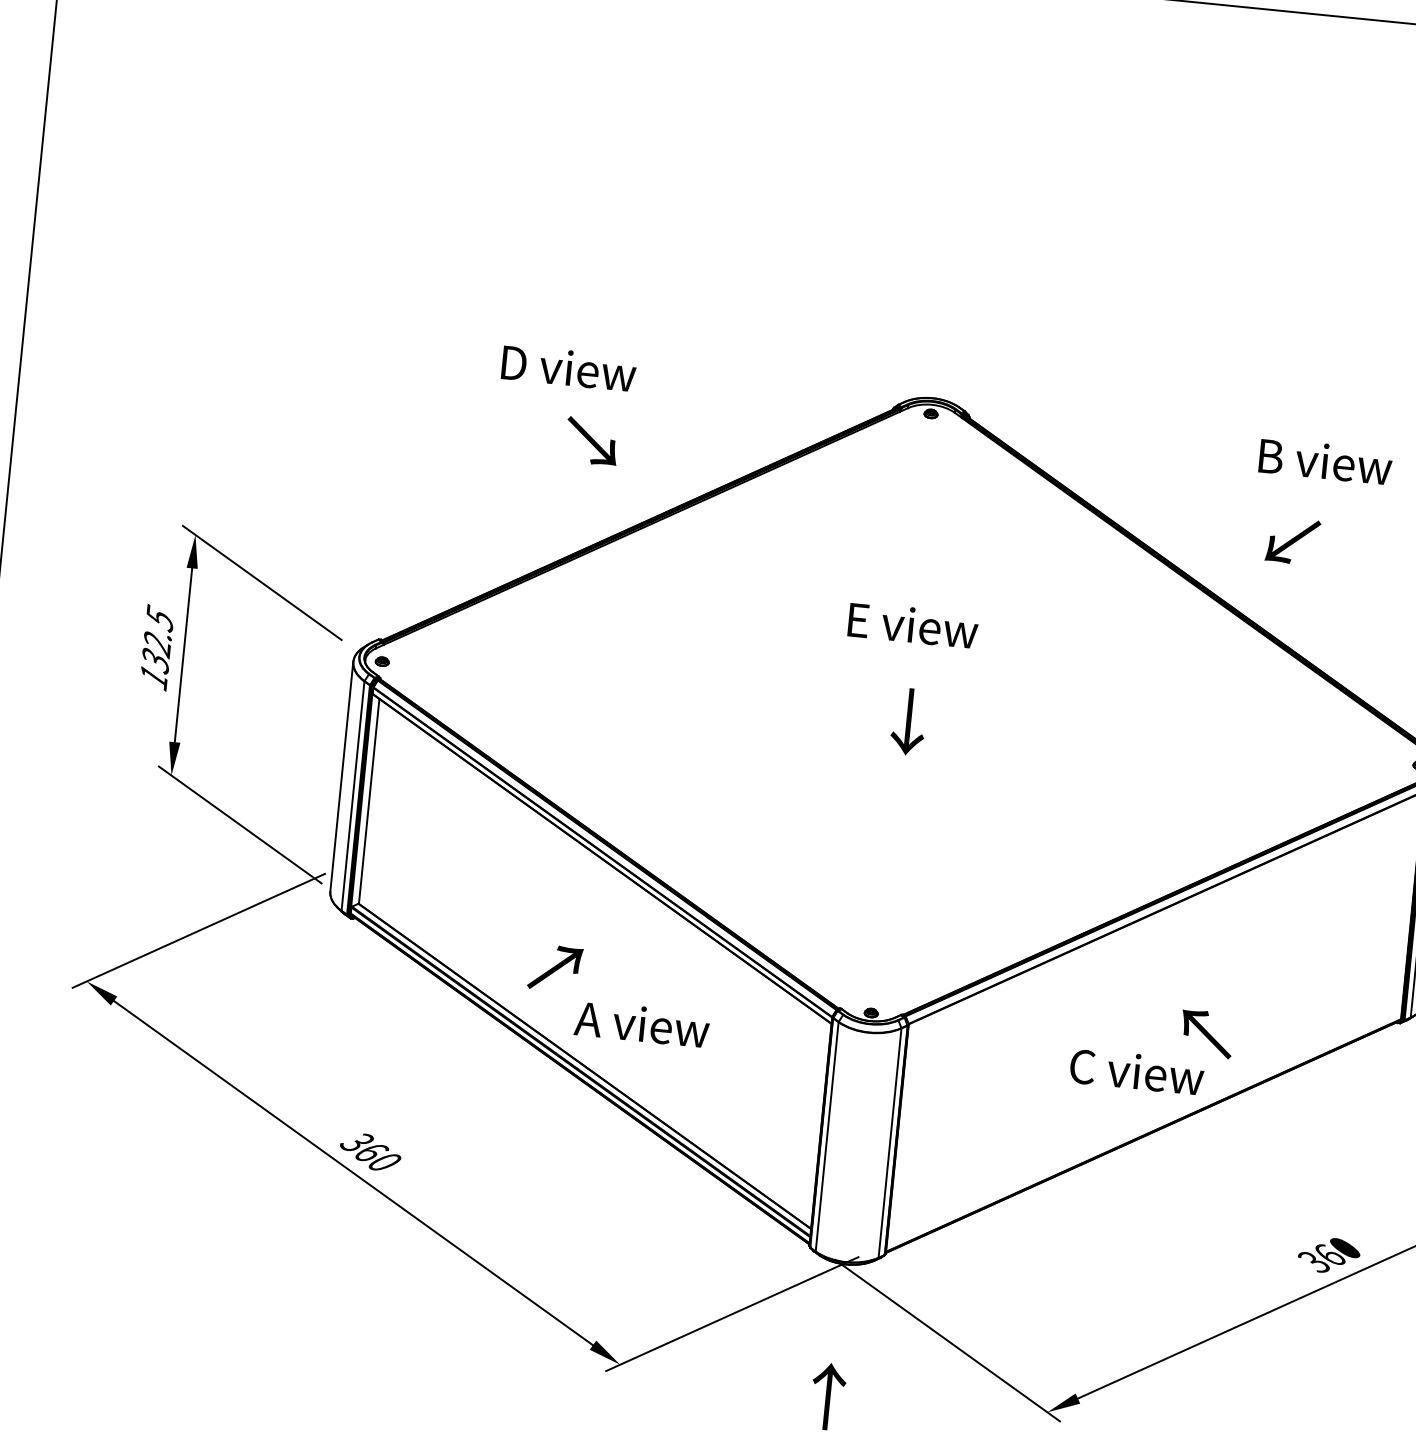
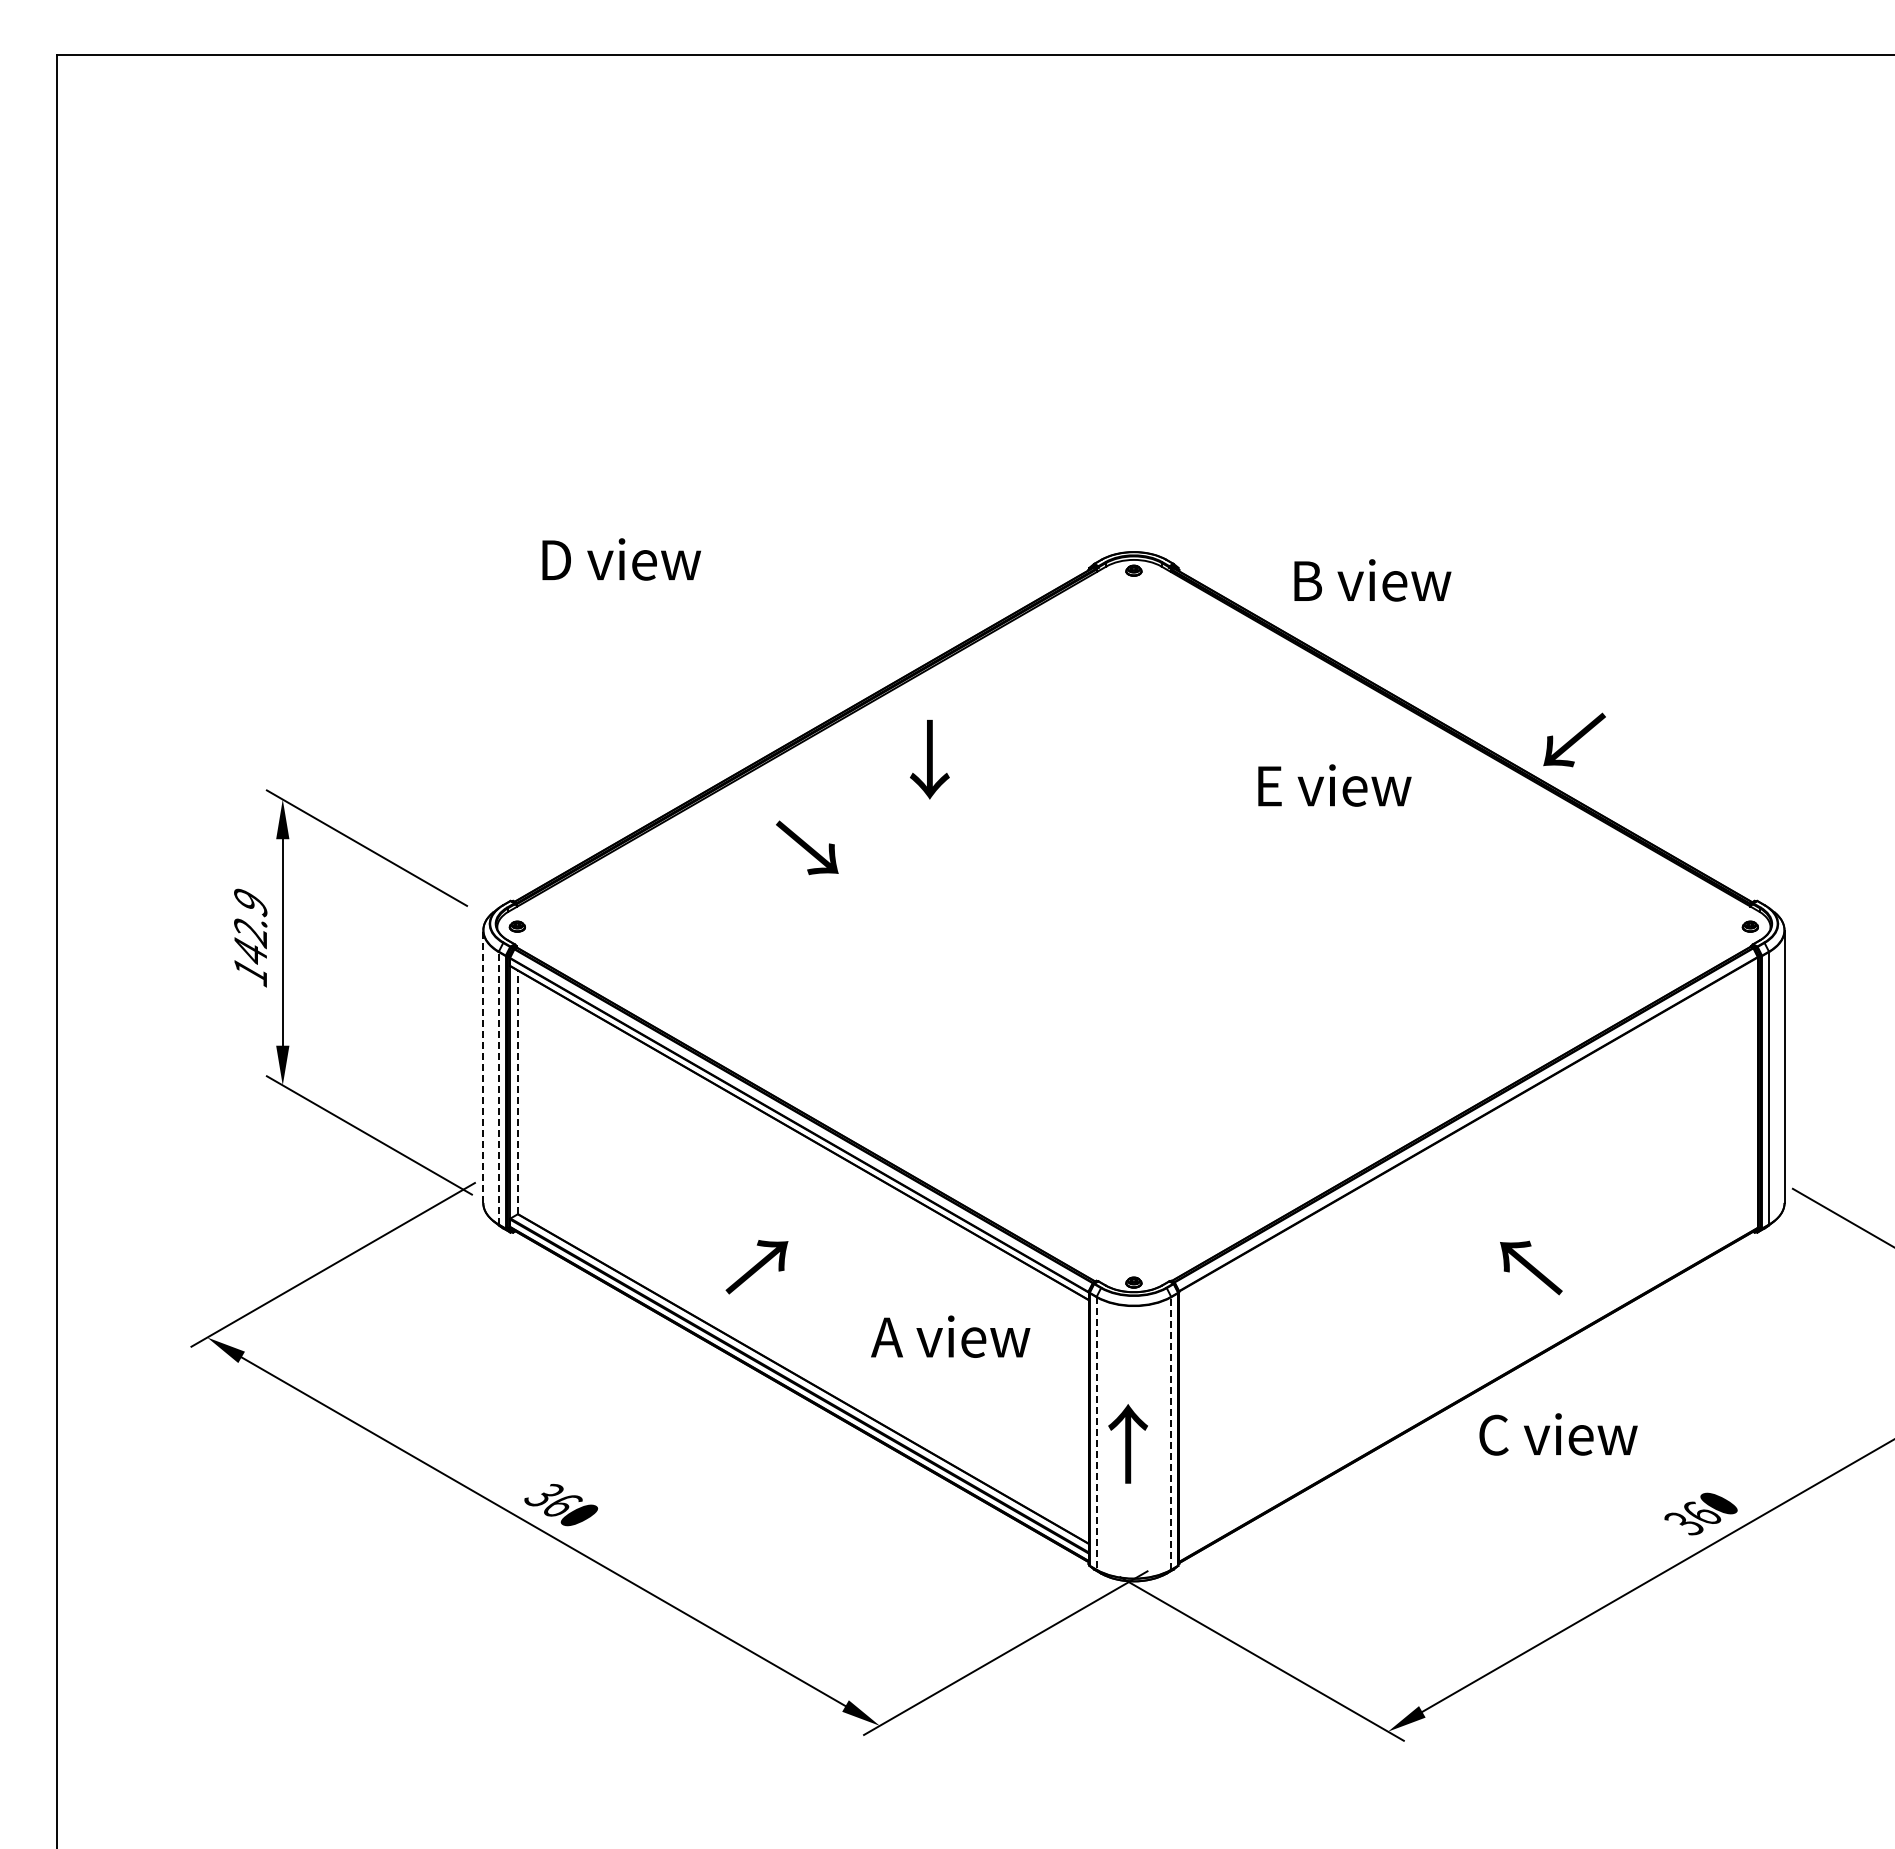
text: (568, 368) -> (621, 559), moved
text: (592, 441) -> (807, 847), moved
text: (1325, 461) -> (1372, 580), moved
text: (1292, 540) -> (1574, 739), moved
text: (913, 625) -> (1334, 785), moved
text: (157, 639) -> (250, 926), 132.5 -> 142.9
text: (908, 721) -> (929, 759), moved
line: (342, 776) -> (483, 1066), solid -> dashed
line: (352, 795) -> (498, 1087), solid -> dashed
line: (369, 801) -> (518, 1092), solid -> dashed
text: (642, 1024) -> (950, 1336), moved
text: (1137, 1071) -> (1558, 1434), moved
line: (827, 1136) -> (1096, 1433), solid -> dashed
line: (890, 1142) -> (1171, 1432), solid -> dashed
text: (827, 1396) -> (1127, 1443), moved

